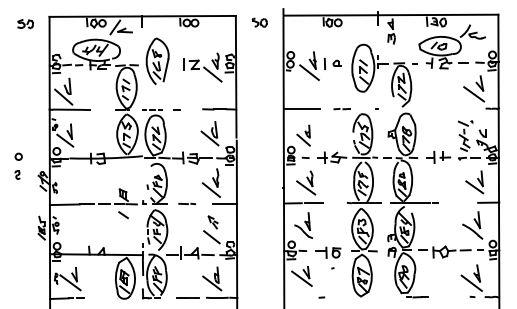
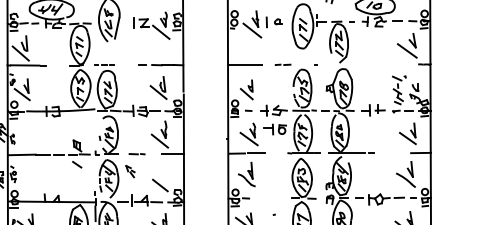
line: (176, 109) -> (142, 65), moved
part: (212, 222) -> (129, 171), moved
part: (328, 252) -> (274, 129), moved

